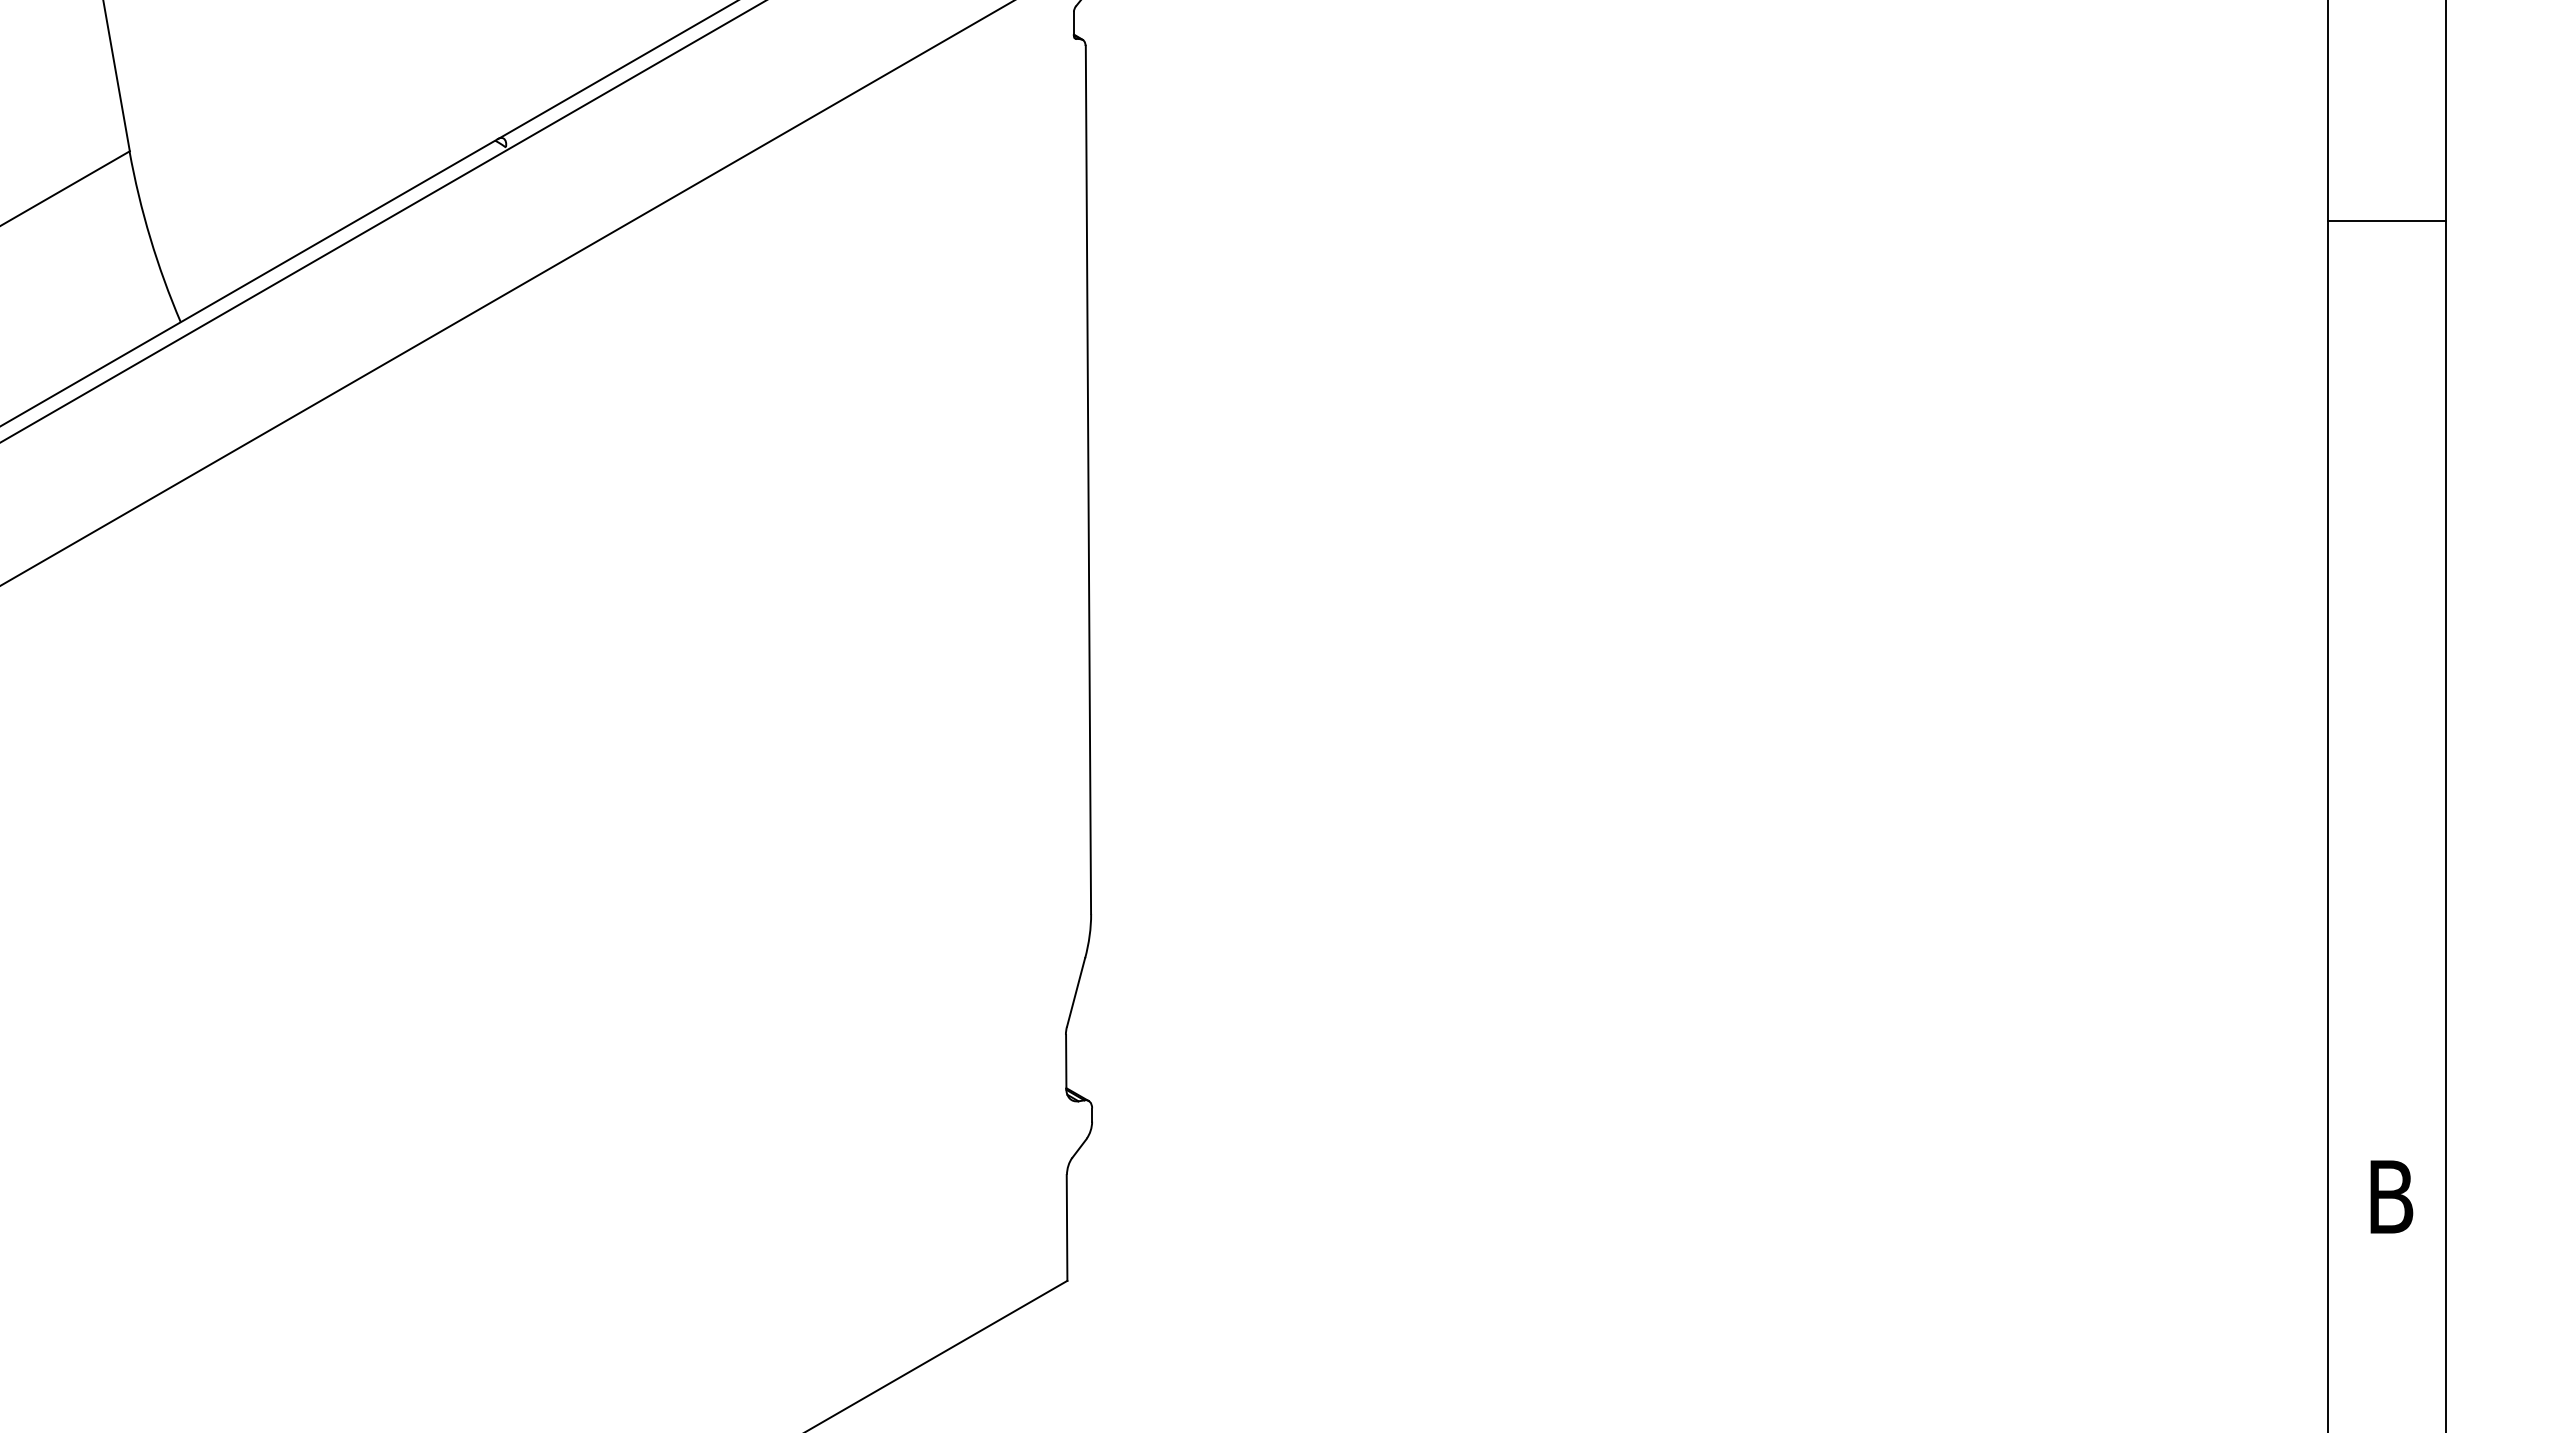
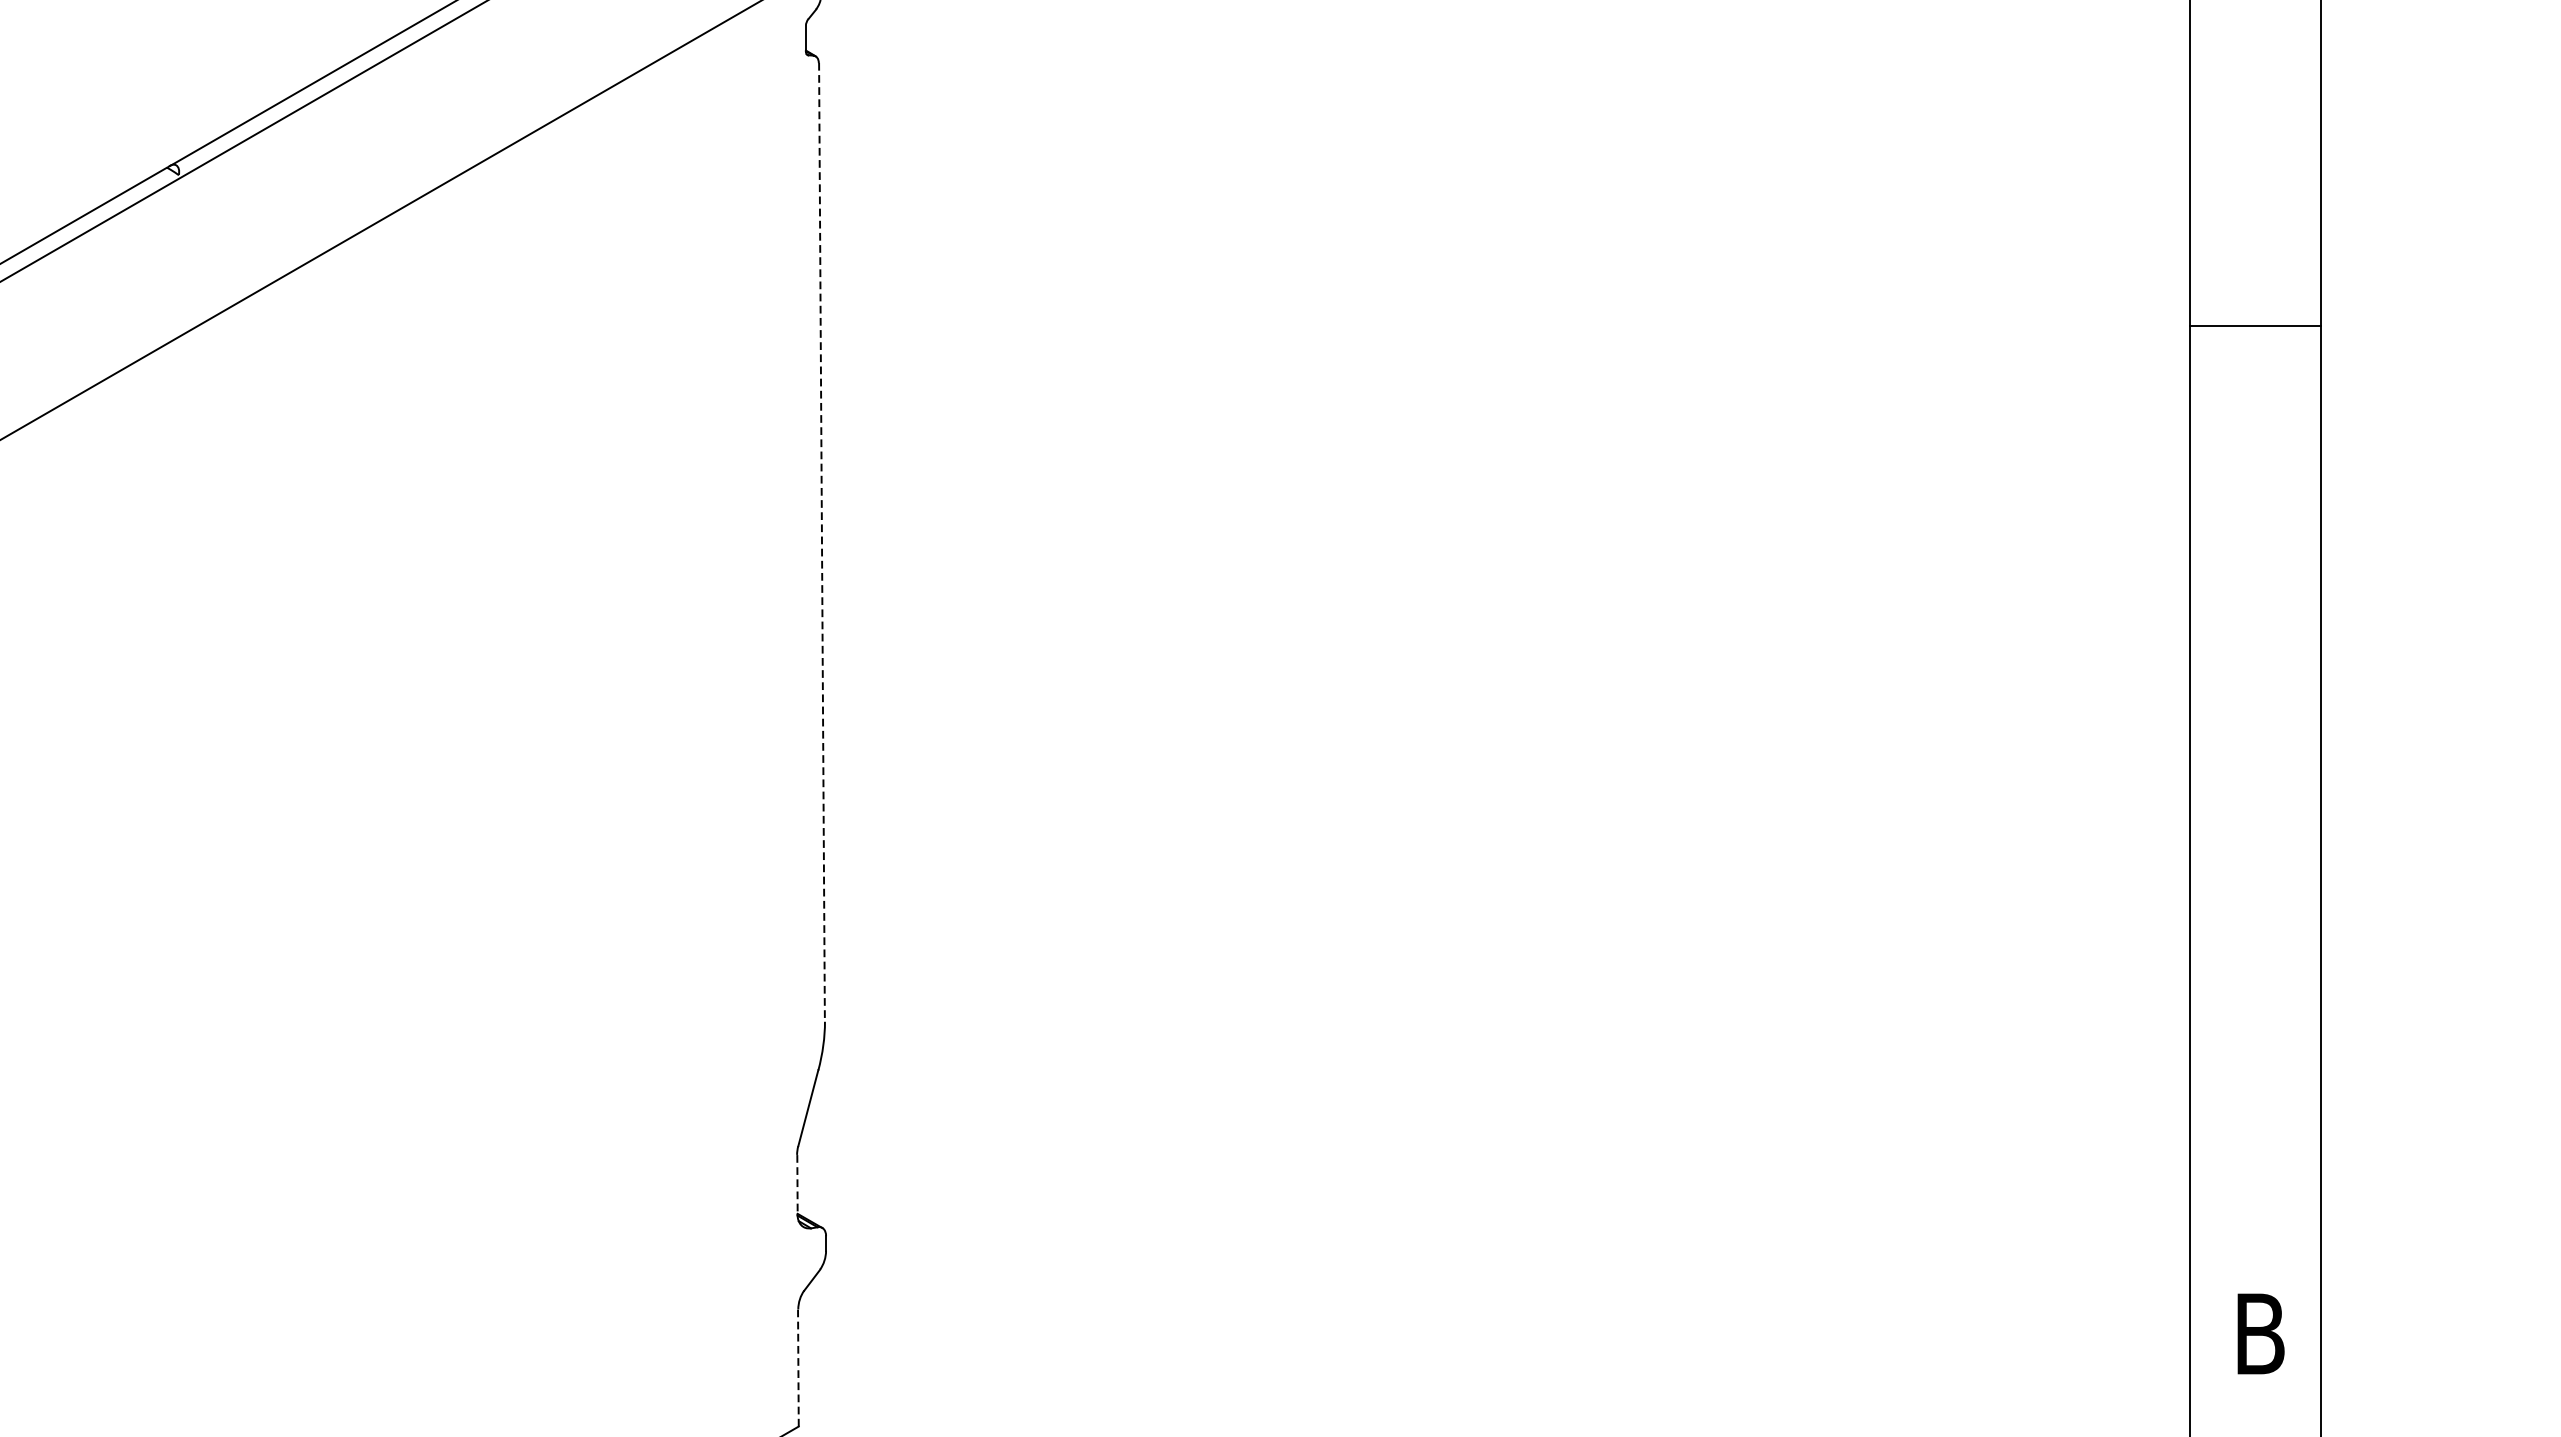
line: (2386, 221) -> (2255, 326), moved
line: (1088, 480) -> (822, 542), solid -> dashed
line: (1066, 1061) -> (797, 1184), solid -> dashed
line: (1067, 1227) -> (798, 1367), solid -> dashed

